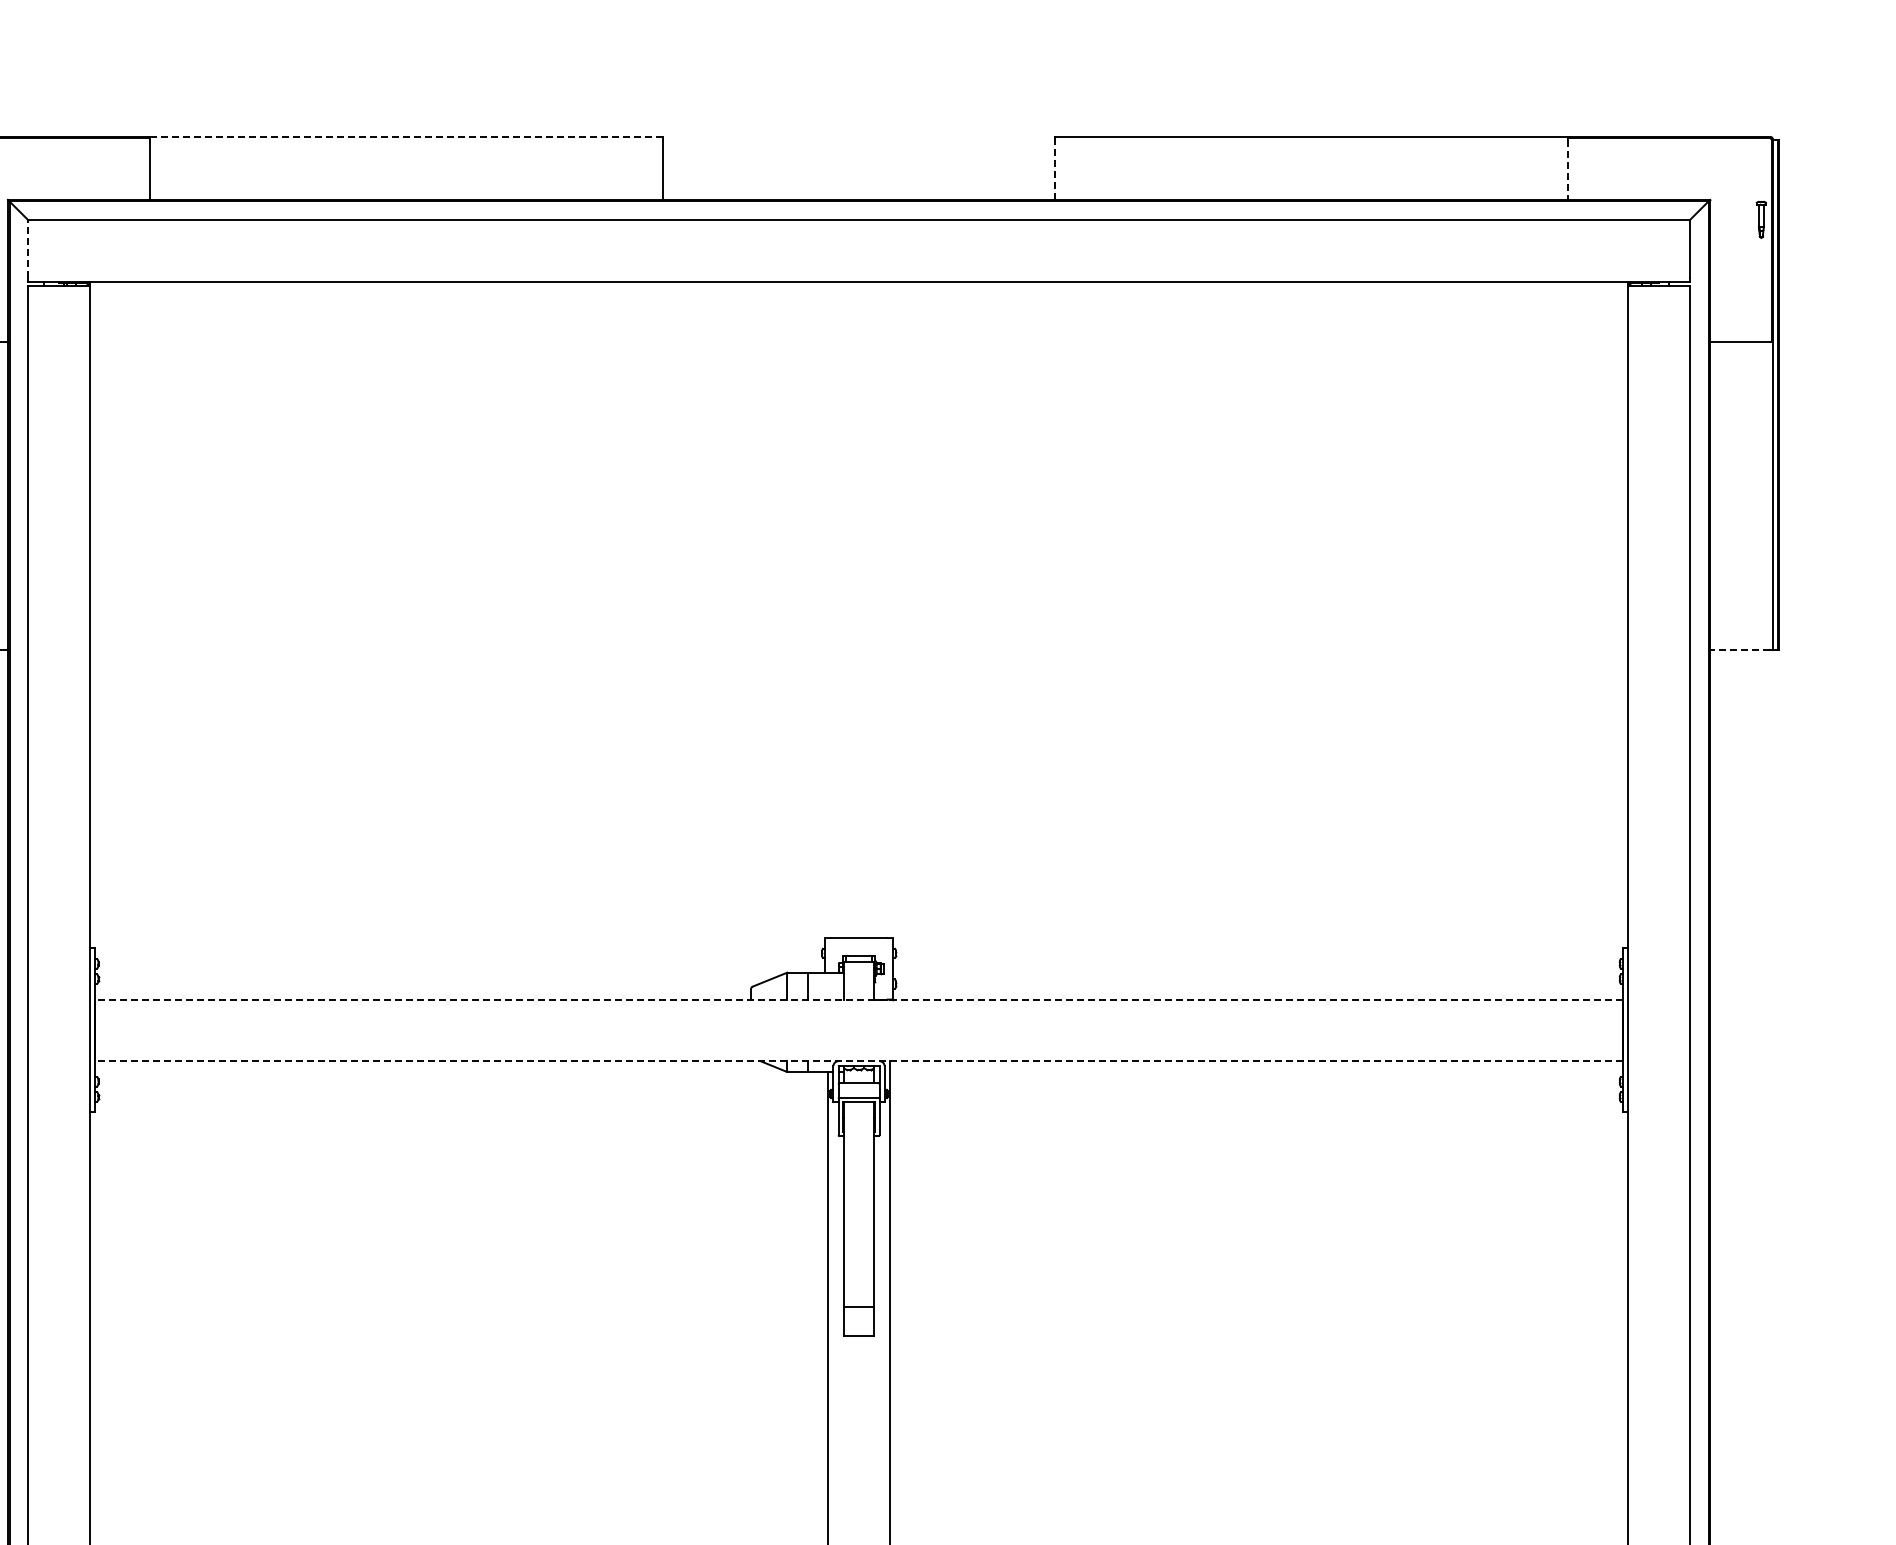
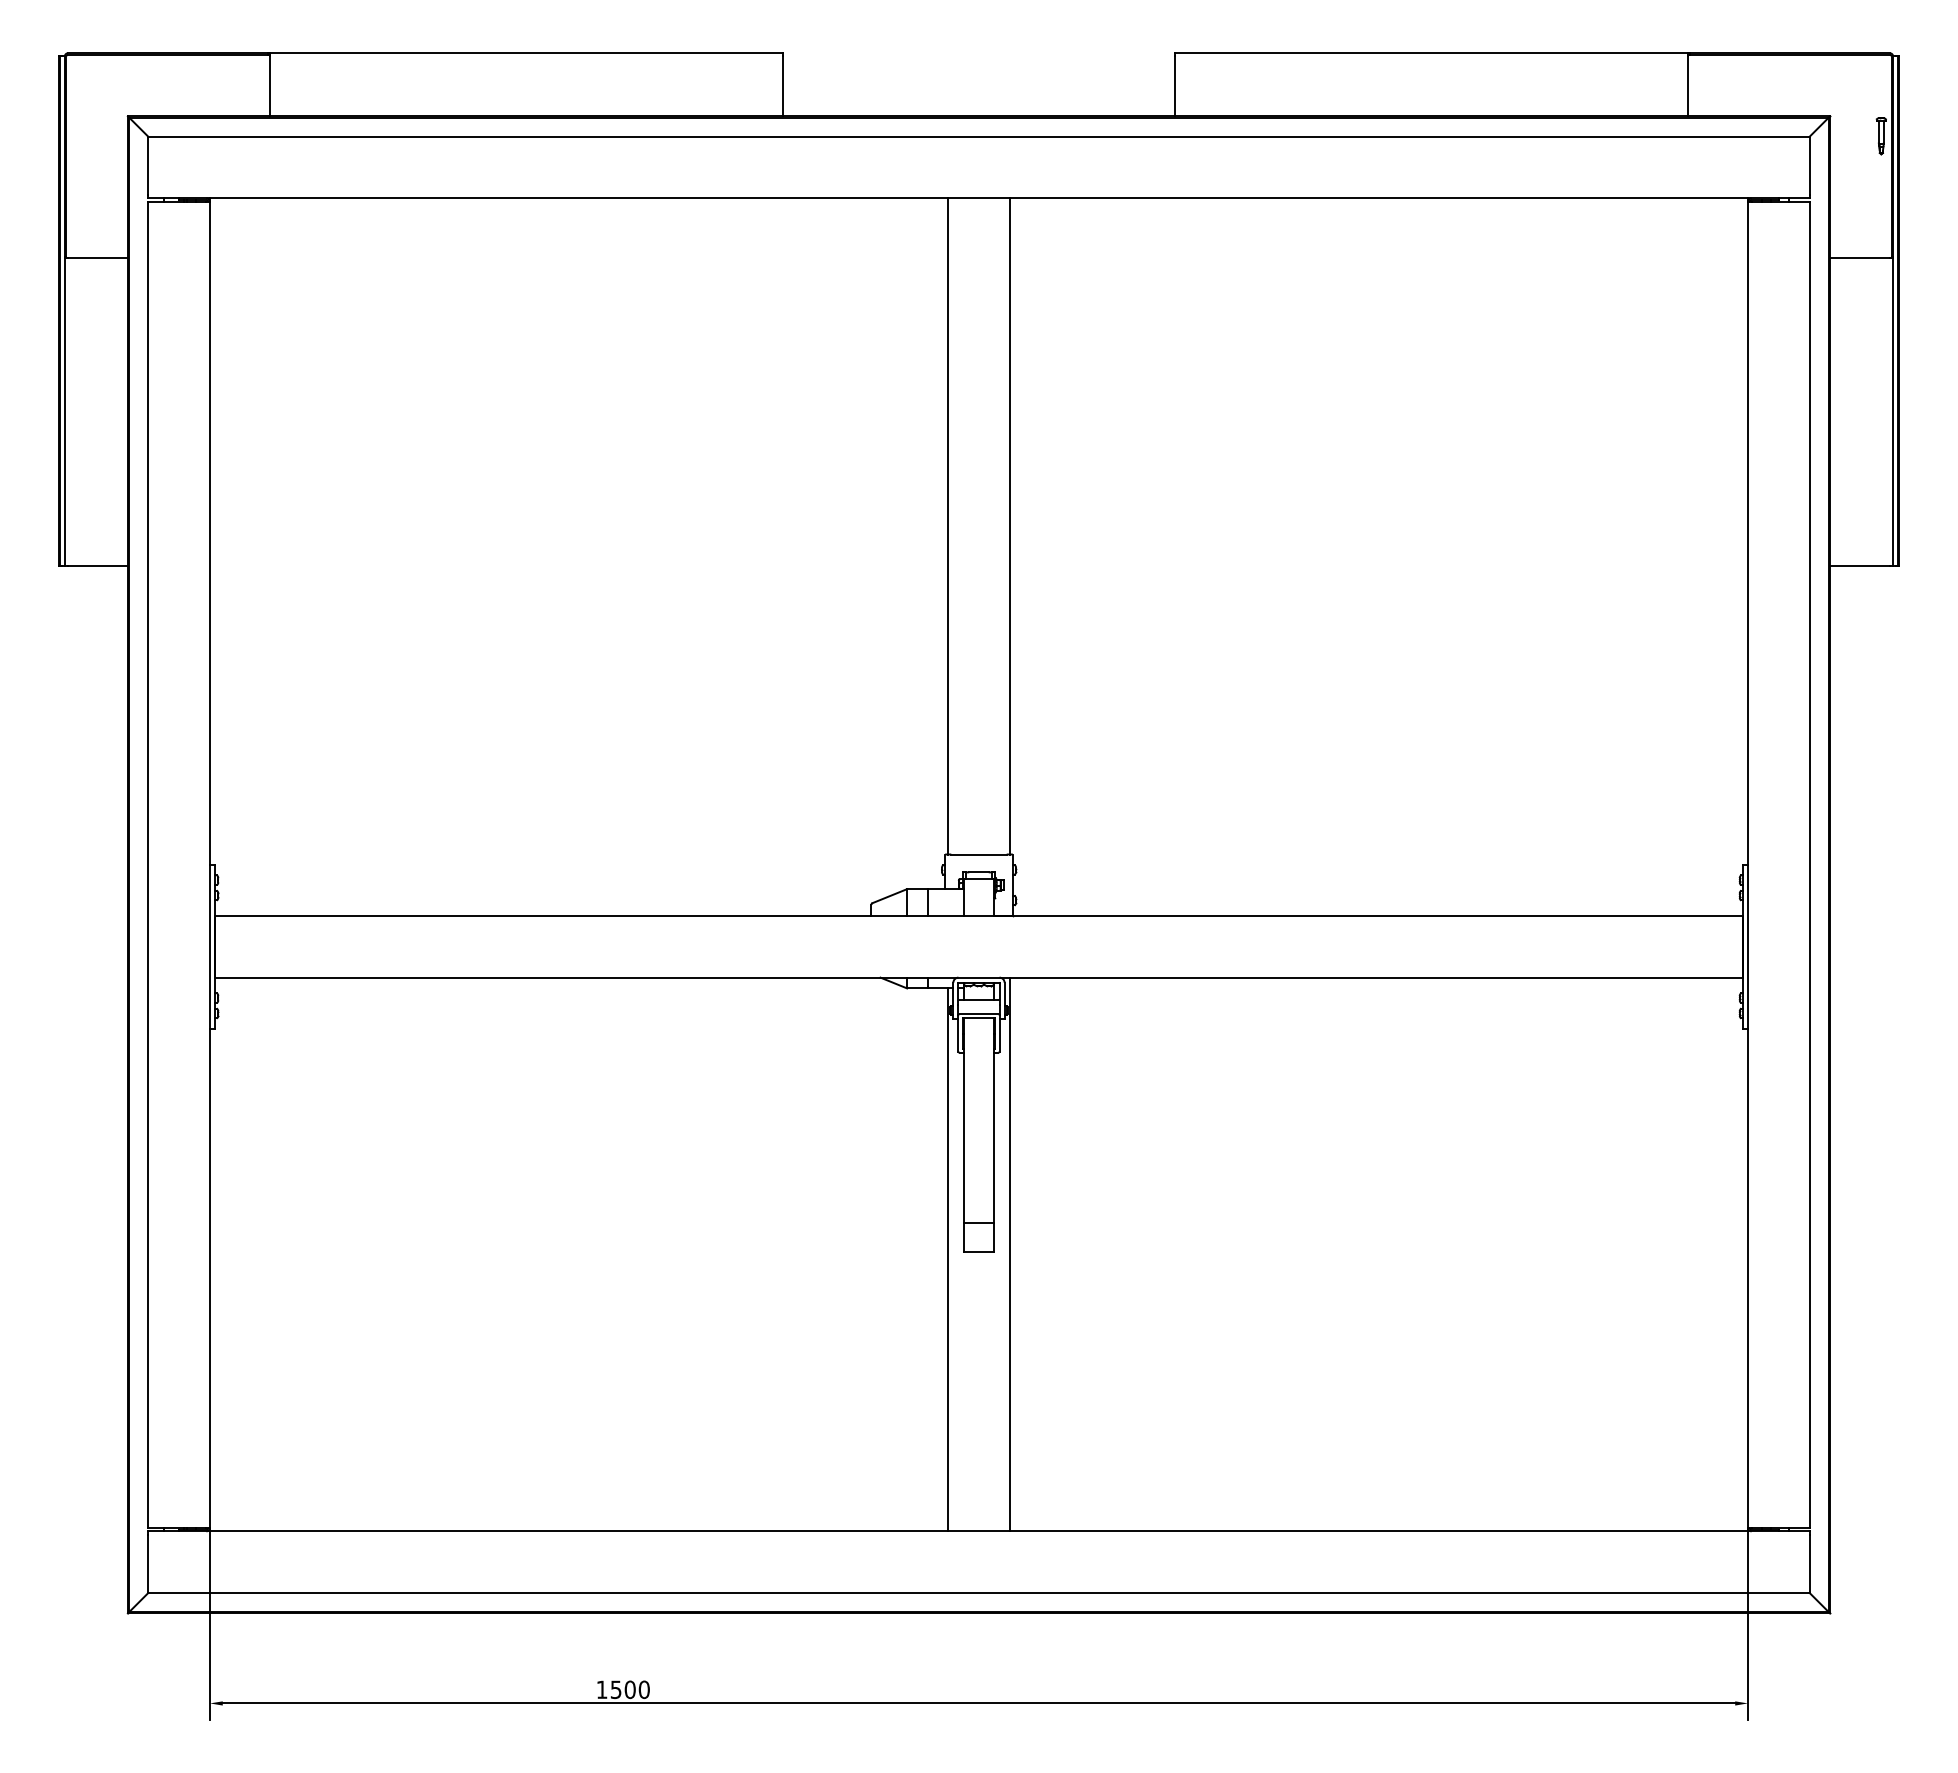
line: (406, 137) -> (526, 53), dashed -> solid
line: (1055, 170) -> (1175, 86), dashed -> solid
line: (1568, 170) -> (1688, 86), dashed -> solid
line: (28, 249) -> (148, 165), dashed -> solid
line: (828, 610) -> (948, 526), added
line: (889, 610) -> (1009, 526), added
line: (1740, 649) -> (1860, 565), dashed -> solid
line: (858, 1000) -> (978, 916), dashed -> solid
line: (858, 1061) -> (978, 977), dashed -> solid

